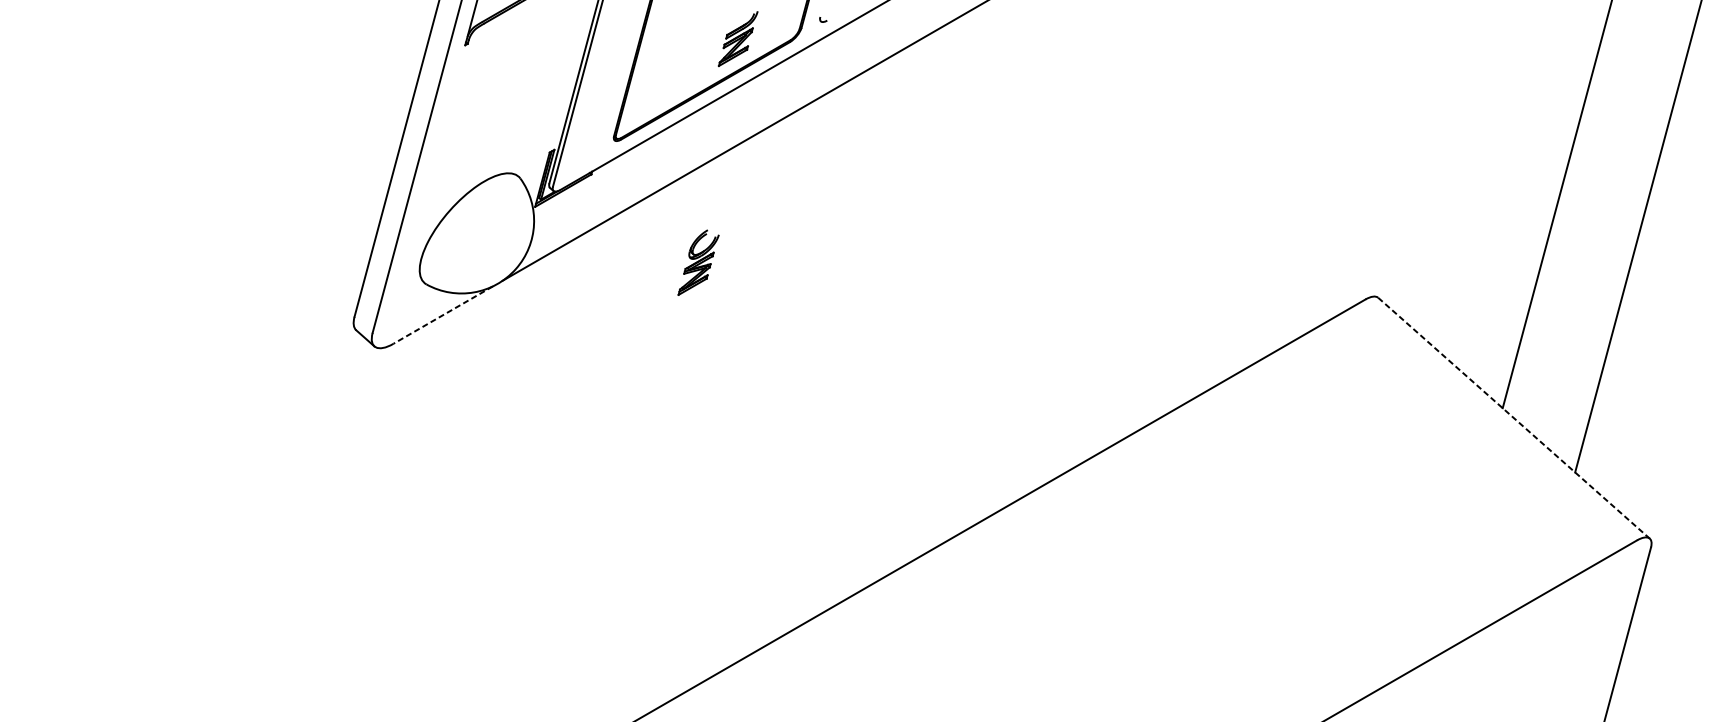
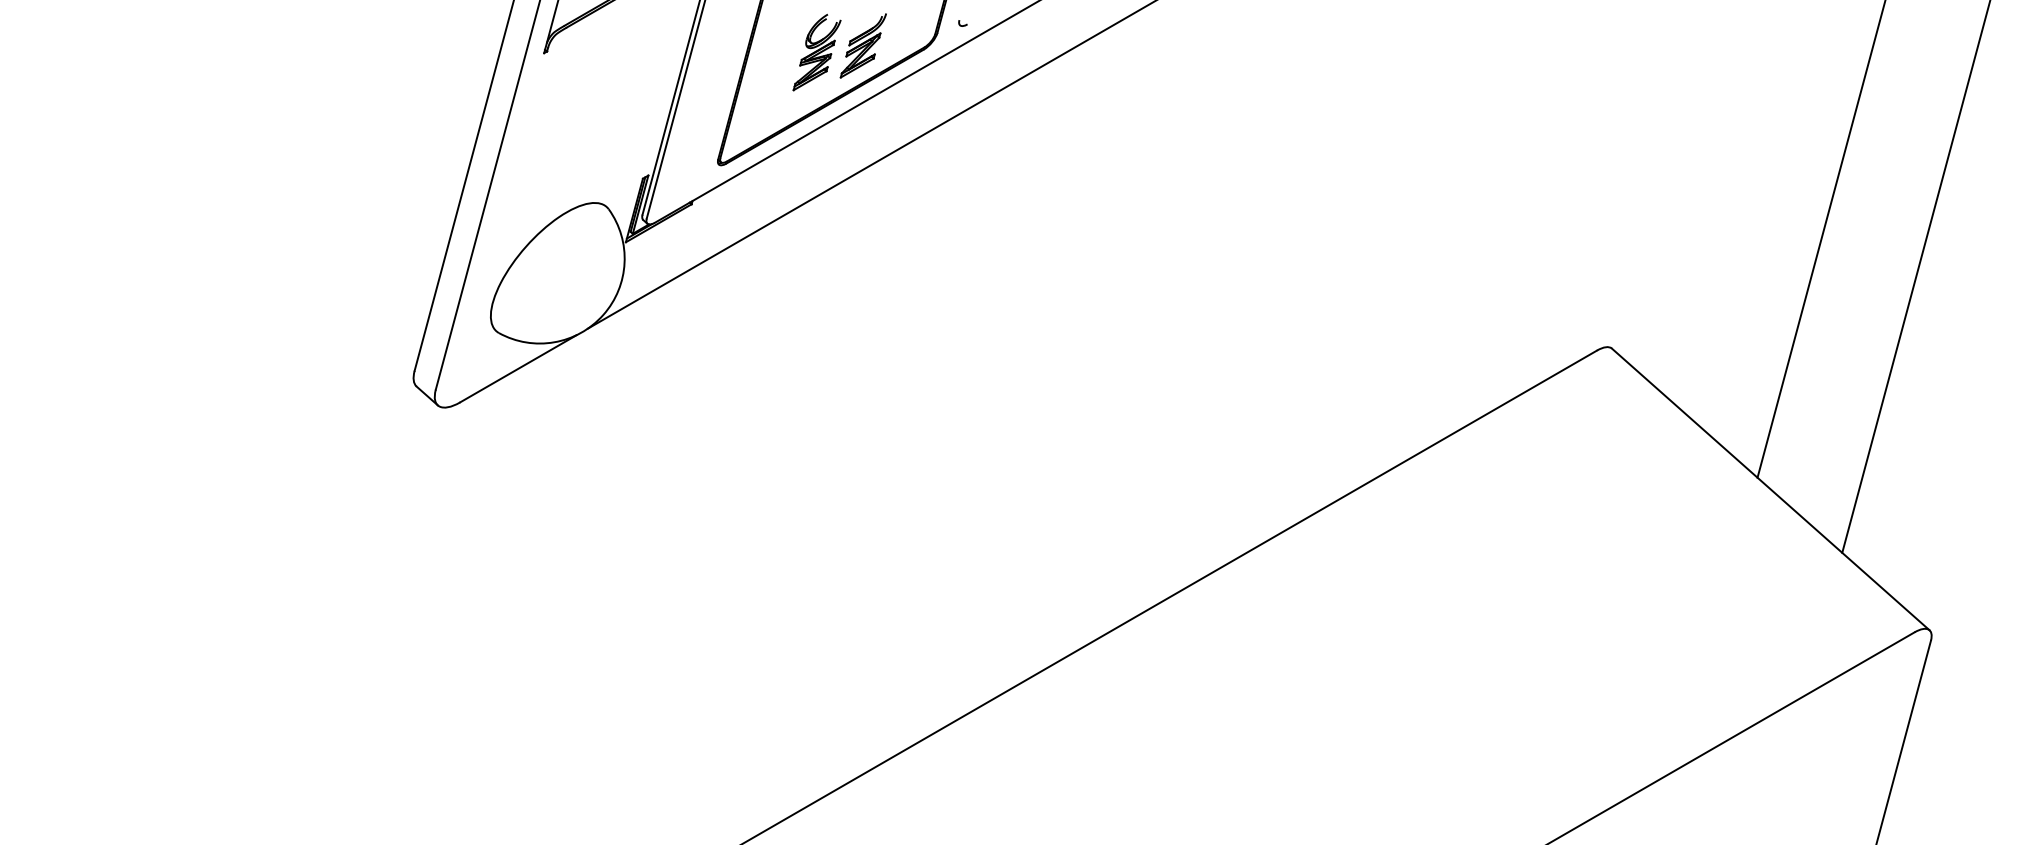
part: (698, 262) -> (816, 52), moved
line: (442, 315) -> (517, 369), dashed -> solid
line: (1514, 418) -> (1771, 489), dashed -> solid

